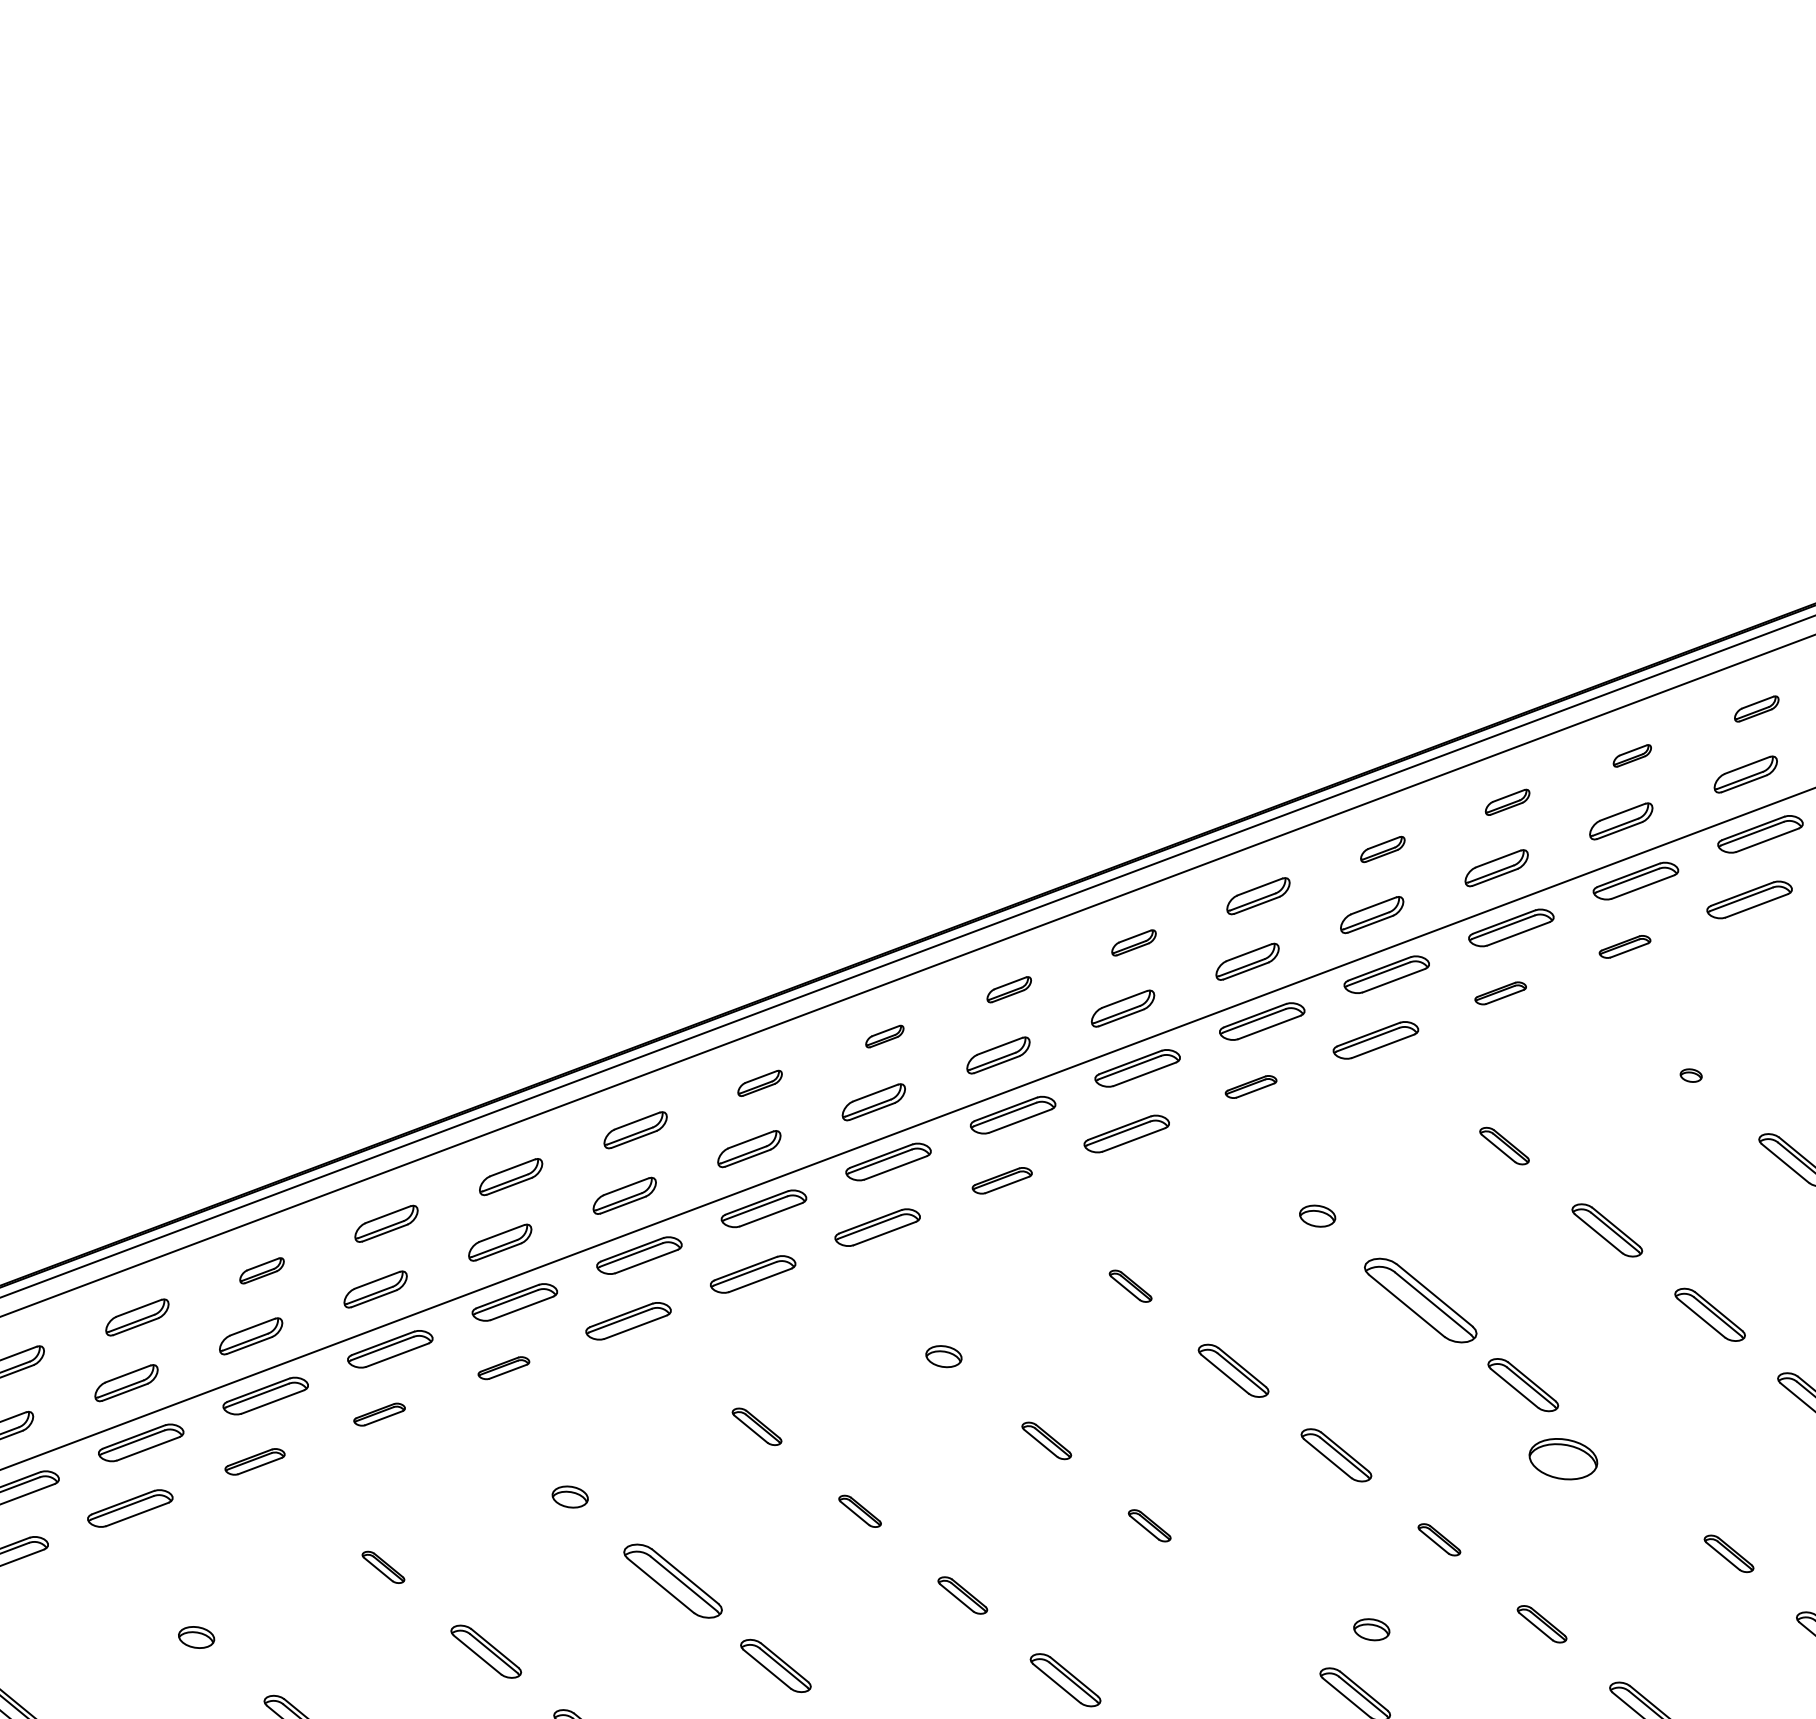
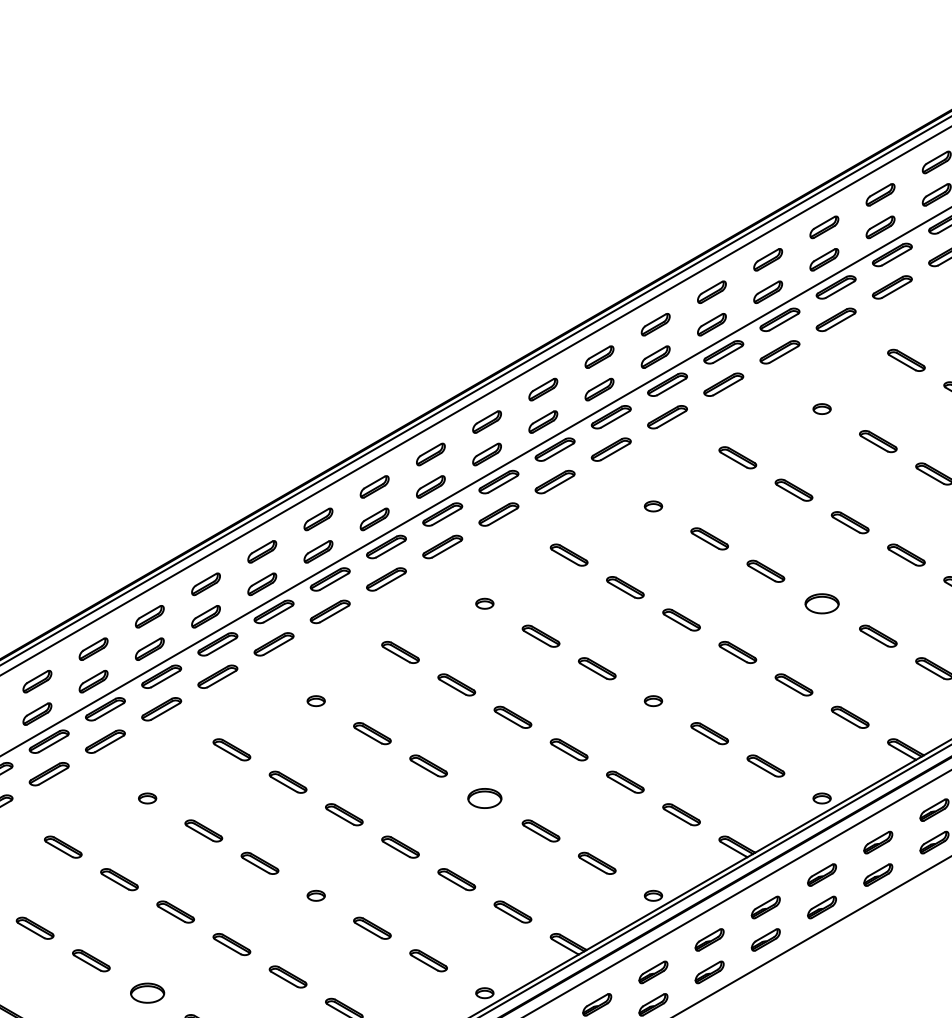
part: (1756, 709) -> (824, 227), size x1.43
part: (1632, 755) -> (768, 259), size x1.67
part: (1506, 800) -> (711, 291), size x1.43
part: (1382, 848) -> (655, 324), size x1.43
part: (1134, 942) -> (543, 389), size x1.43
part: (1624, 946) -> (779, 352), size x1.67
part: (1008, 988) -> (486, 421), size x1.43
part: (1500, 992) -> (723, 384), size x1.67
part: (883, 1036) -> (430, 454), size x1.67
part: (1690, 1074) -> (821, 408), size x1.67
part: (760, 1082) -> (374, 486), size x1.43
part: (1249, 1086) -> (610, 449), size x1.67
part: (1503, 1145) -> (737, 457), size x1.43
part: (1001, 1180) -> (498, 514), size x1.43
part: (261, 1270) -> (149, 616), size x1.43
part: (1129, 1284) -> (568, 554), size x1.67
part: (1420, 1299) -> (709, 538), size x0.62
part: (502, 1368) -> (273, 644), size x1.67
part: (378, 1414) -> (217, 676), size x1.67
part: (757, 1426) -> (400, 652), size x1.43
part: (1045, 1439) -> (540, 635), size x1.43
part: (1562, 1458) -> (821, 603), moved
part: (254, 1462) -> (161, 709), size x1.43
part: (859, 1510) -> (456, 684), size x1.67
part: (1150, 1525) -> (597, 668), size x1.67
part: (1438, 1539) -> (737, 652), size x1.67
part: (1729, 1552) -> (878, 635), size x1.43
part: (382, 1566) -> (231, 749), size x1.67
part: (673, 1581) -> (372, 733), size x0.71
part: (962, 1593) -> (512, 716), size x1.43
part: (1541, 1623) -> (793, 684), size x1.43
part: (1371, 1630) -> (653, 701), moved

